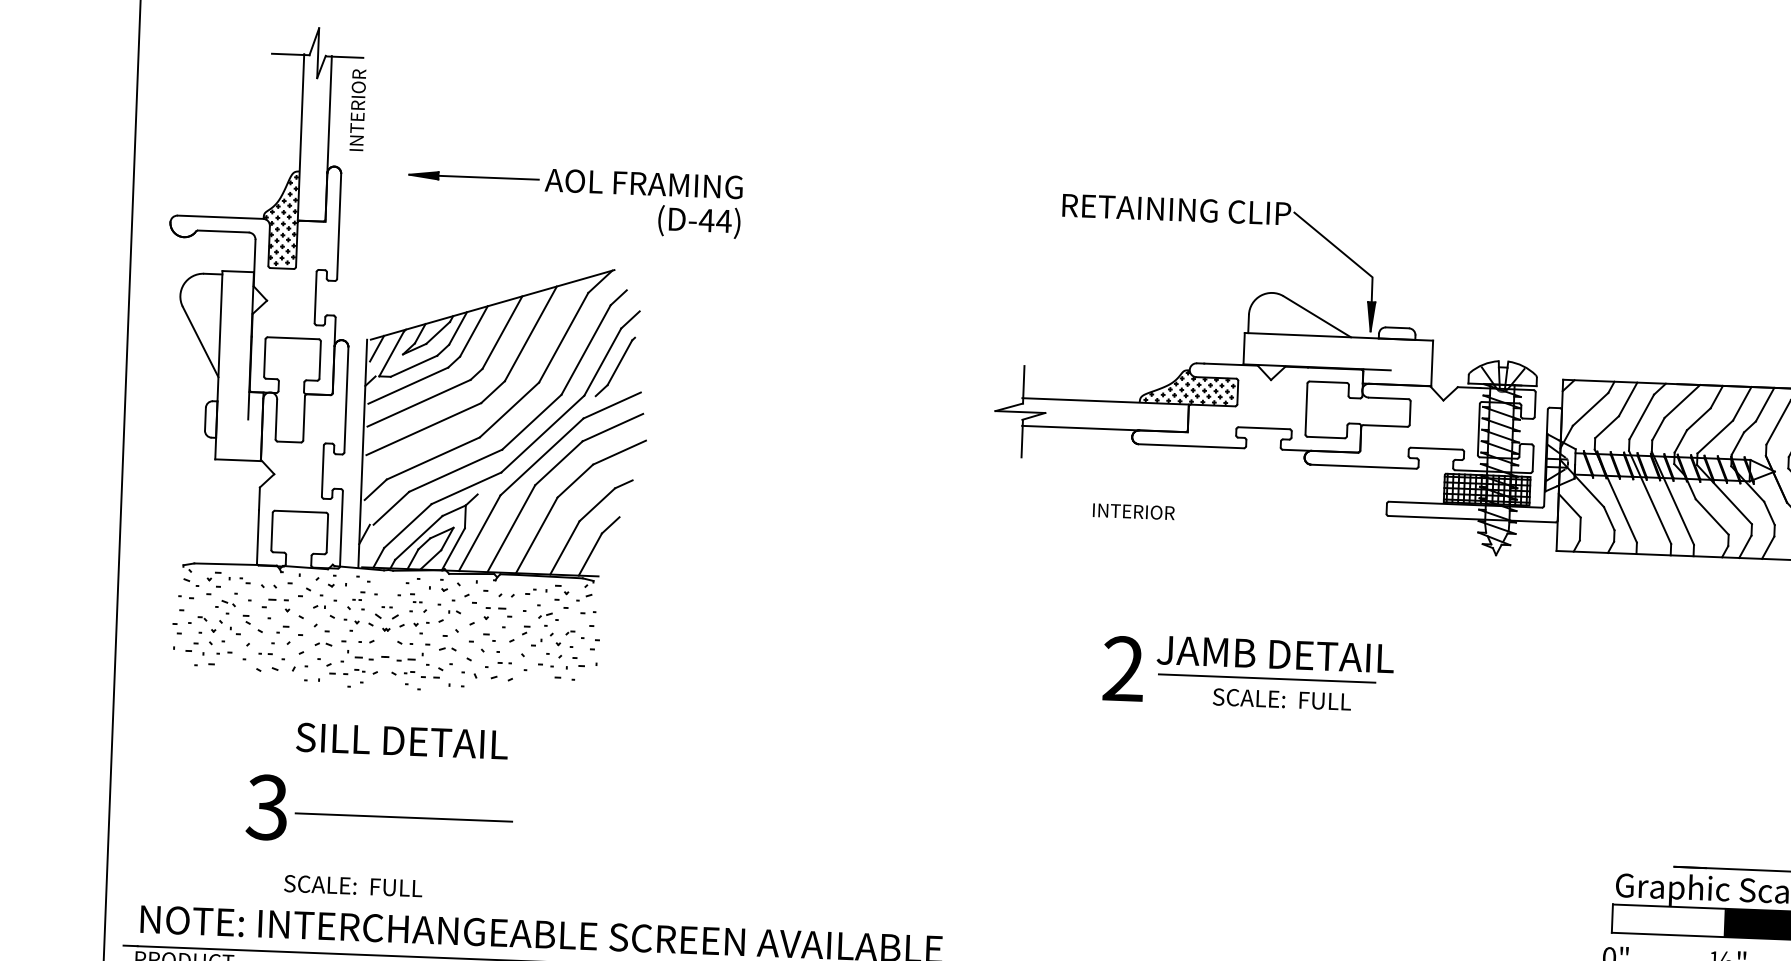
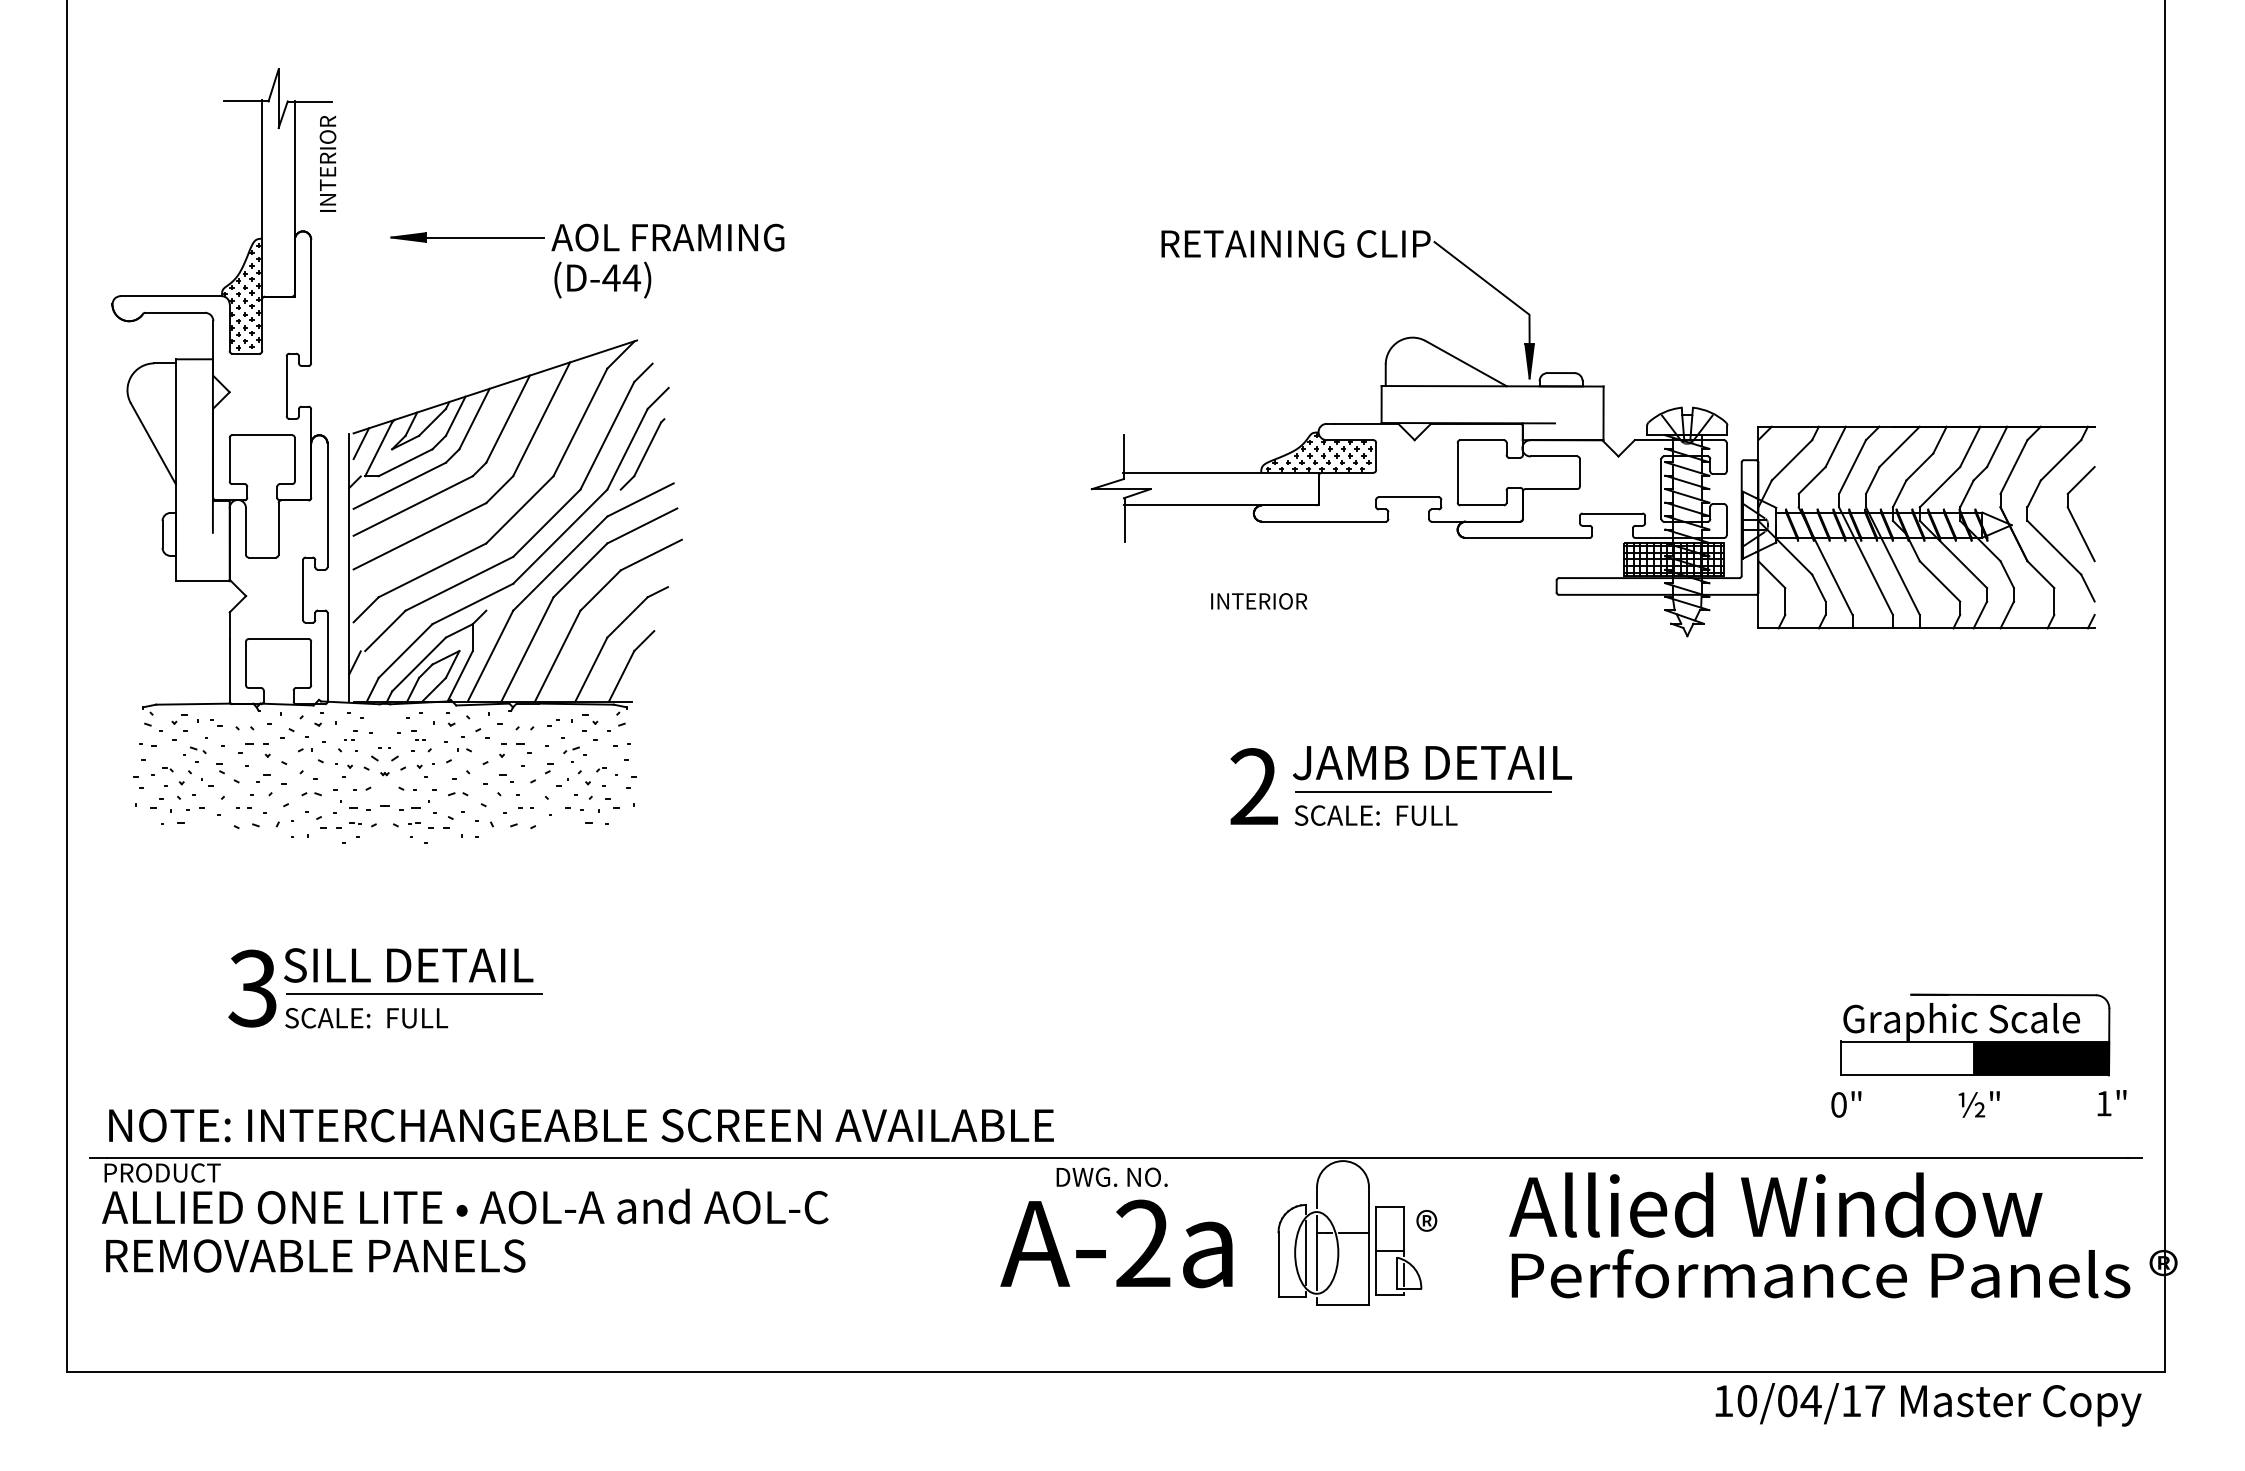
text: (699, 221) -> (602, 279), moved
text: (1282, 699) -> (1376, 815), moved
text: (402, 741) -> (408, 965), moved
text: (353, 886) -> (366, 1018), moved

